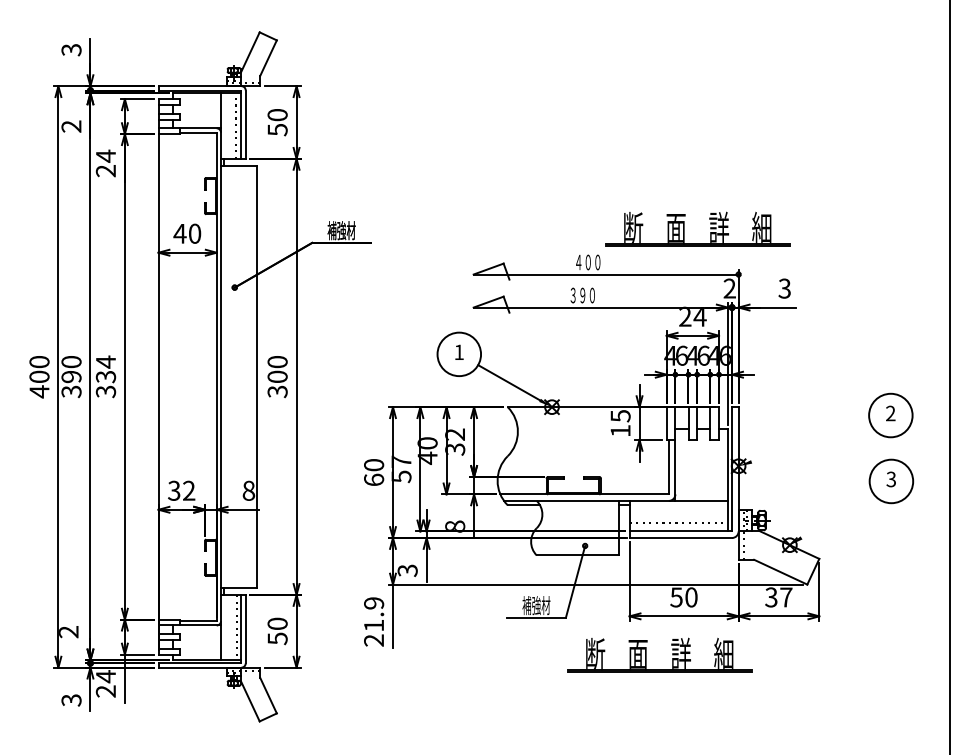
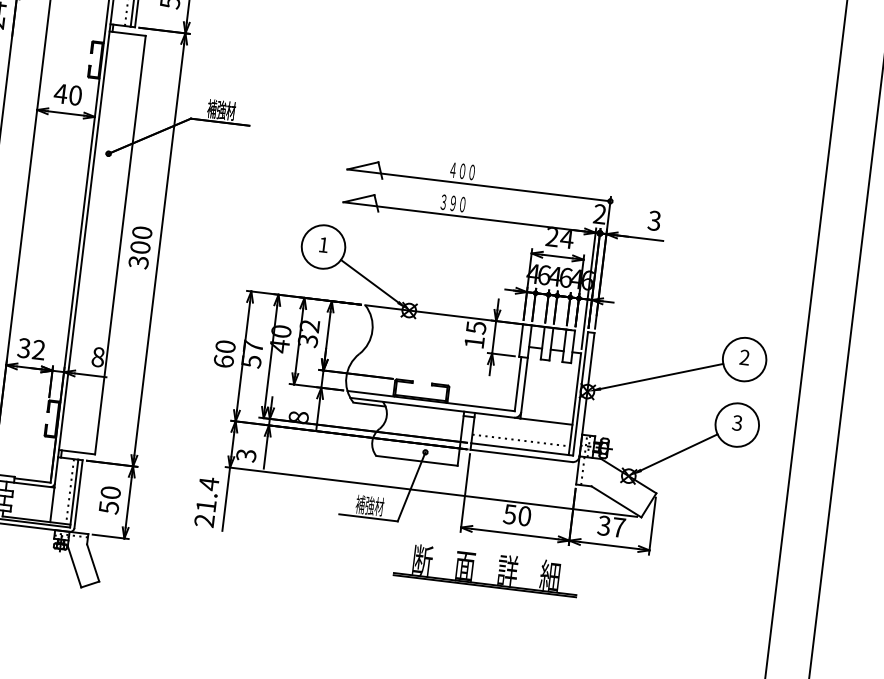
part: (684, 228) -> (562, 149), removed
line: (810, 441) -> (661, 375), added
line: (837, 515) -> (679, 452), added
text: (374, 603) -> (209, 484), 21.9 -> 21.4

